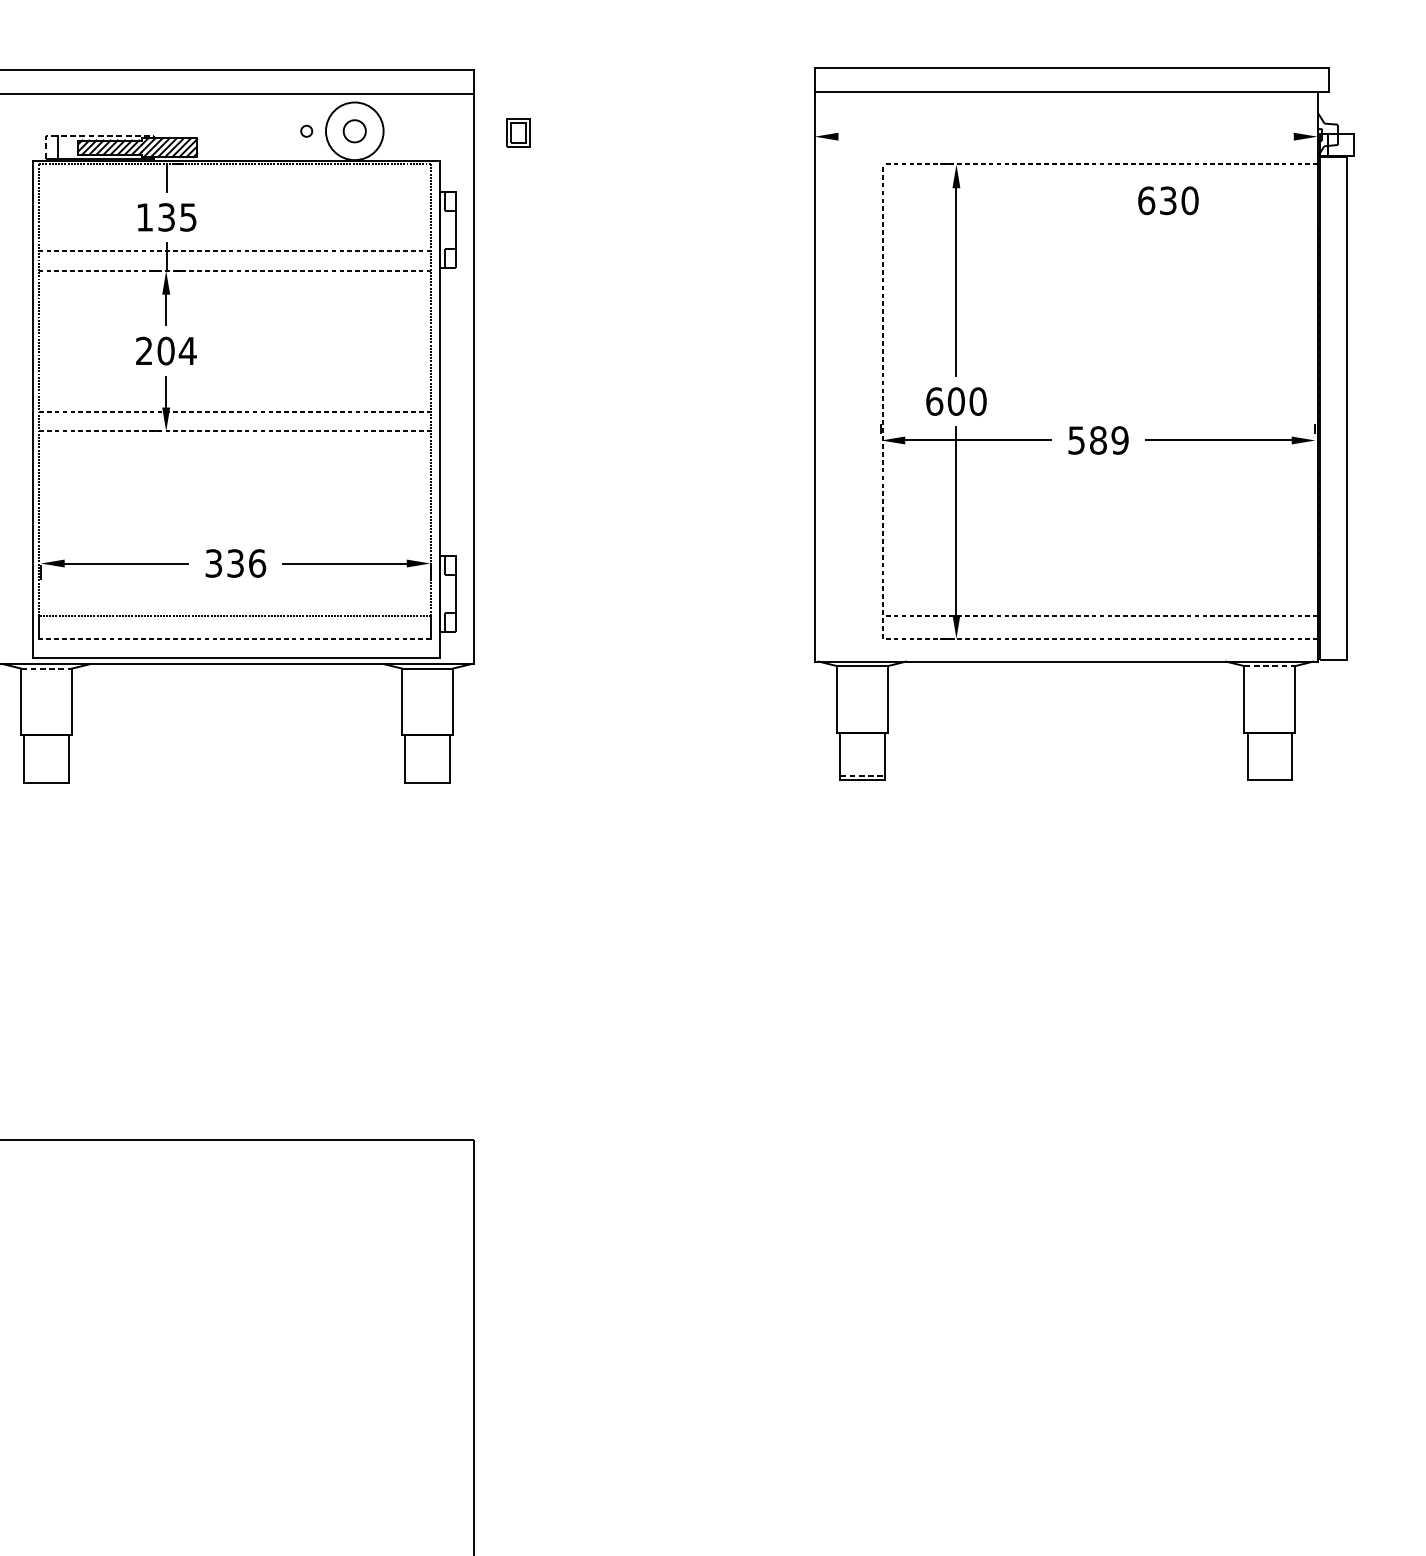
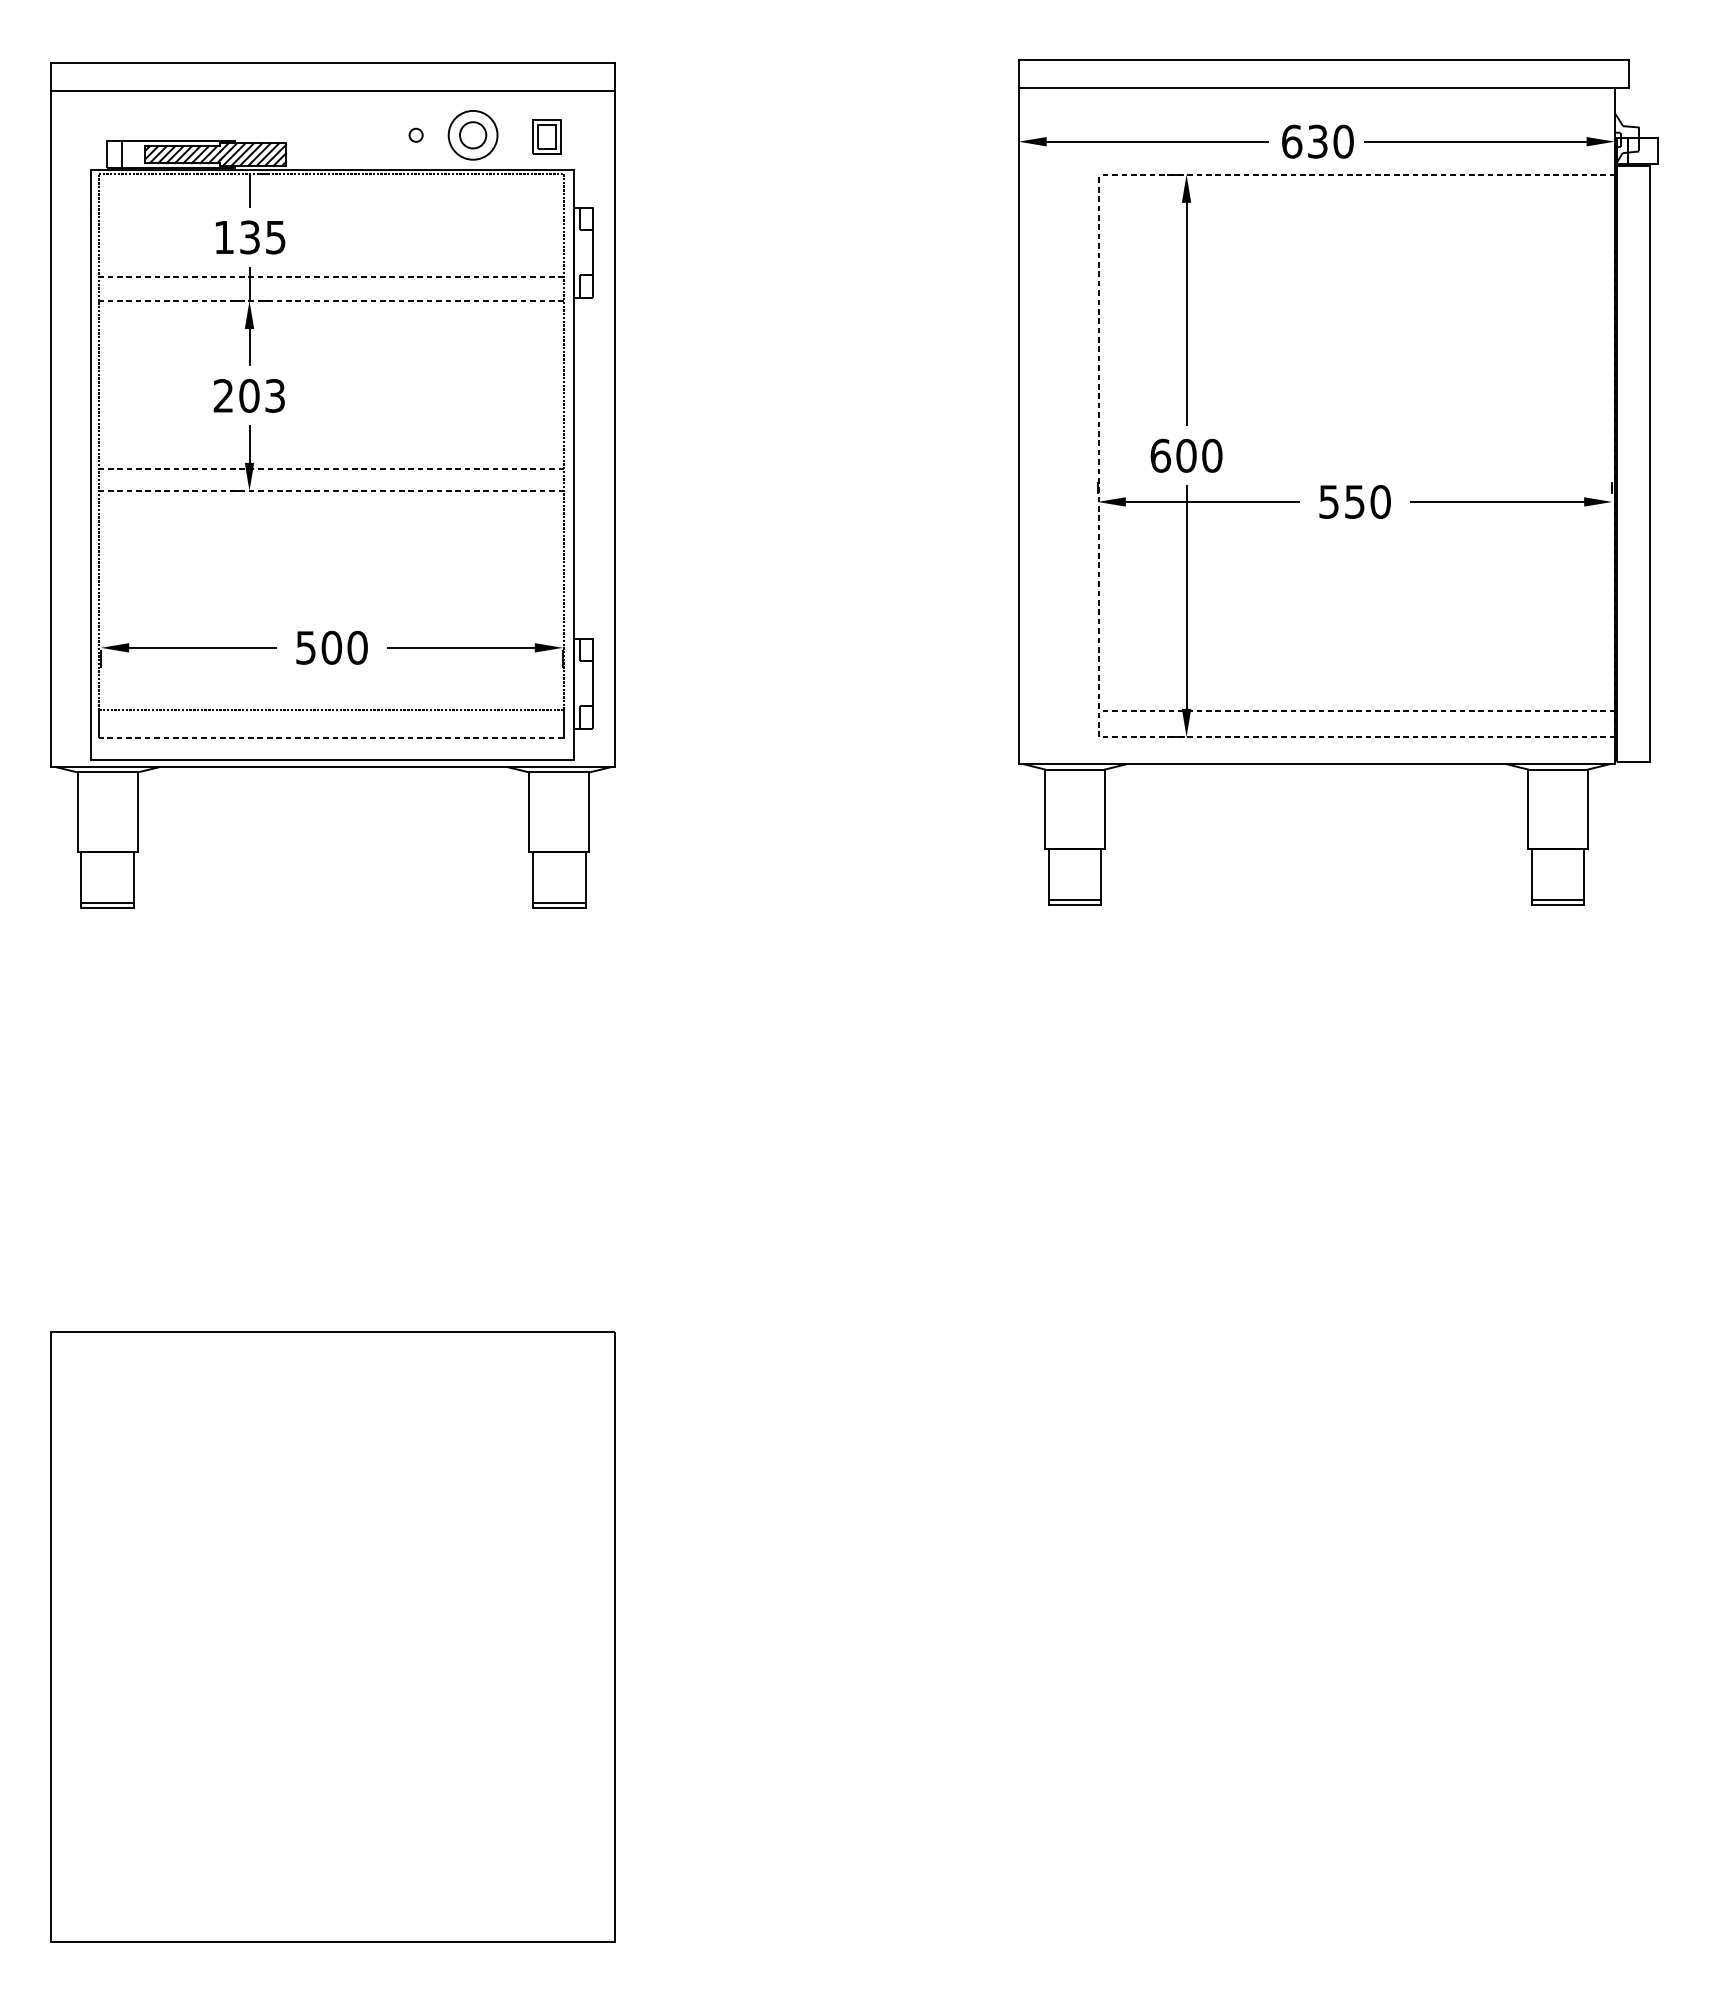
circle: (354, 130) -> (472, 134), size x0.71
part: (517, 132) -> (546, 136), moved
line: (89, 136) -> (158, 141), dashed -> solid
line: (931, 136) -> (1157, 141), added
line: (1200, 136) -> (1475, 141), added
text: (1168, 200) -> (1317, 141), moved
text: (187, 350) -> (274, 395), 204 -> 203
text: (1109, 440) -> (1367, 501), 589 -> 550
text: (235, 563) -> (331, 647), 336 -> 500
line: (1270, 666) -> (1558, 769), dashed -> solid
line: (47, 668) -> (108, 772), dashed -> solid
line: (862, 776) -> (1075, 900), dashed -> solid
line: (1269, 776) -> (1557, 900), added
line: (46, 779) -> (107, 903), added
line: (427, 779) -> (559, 903), added

